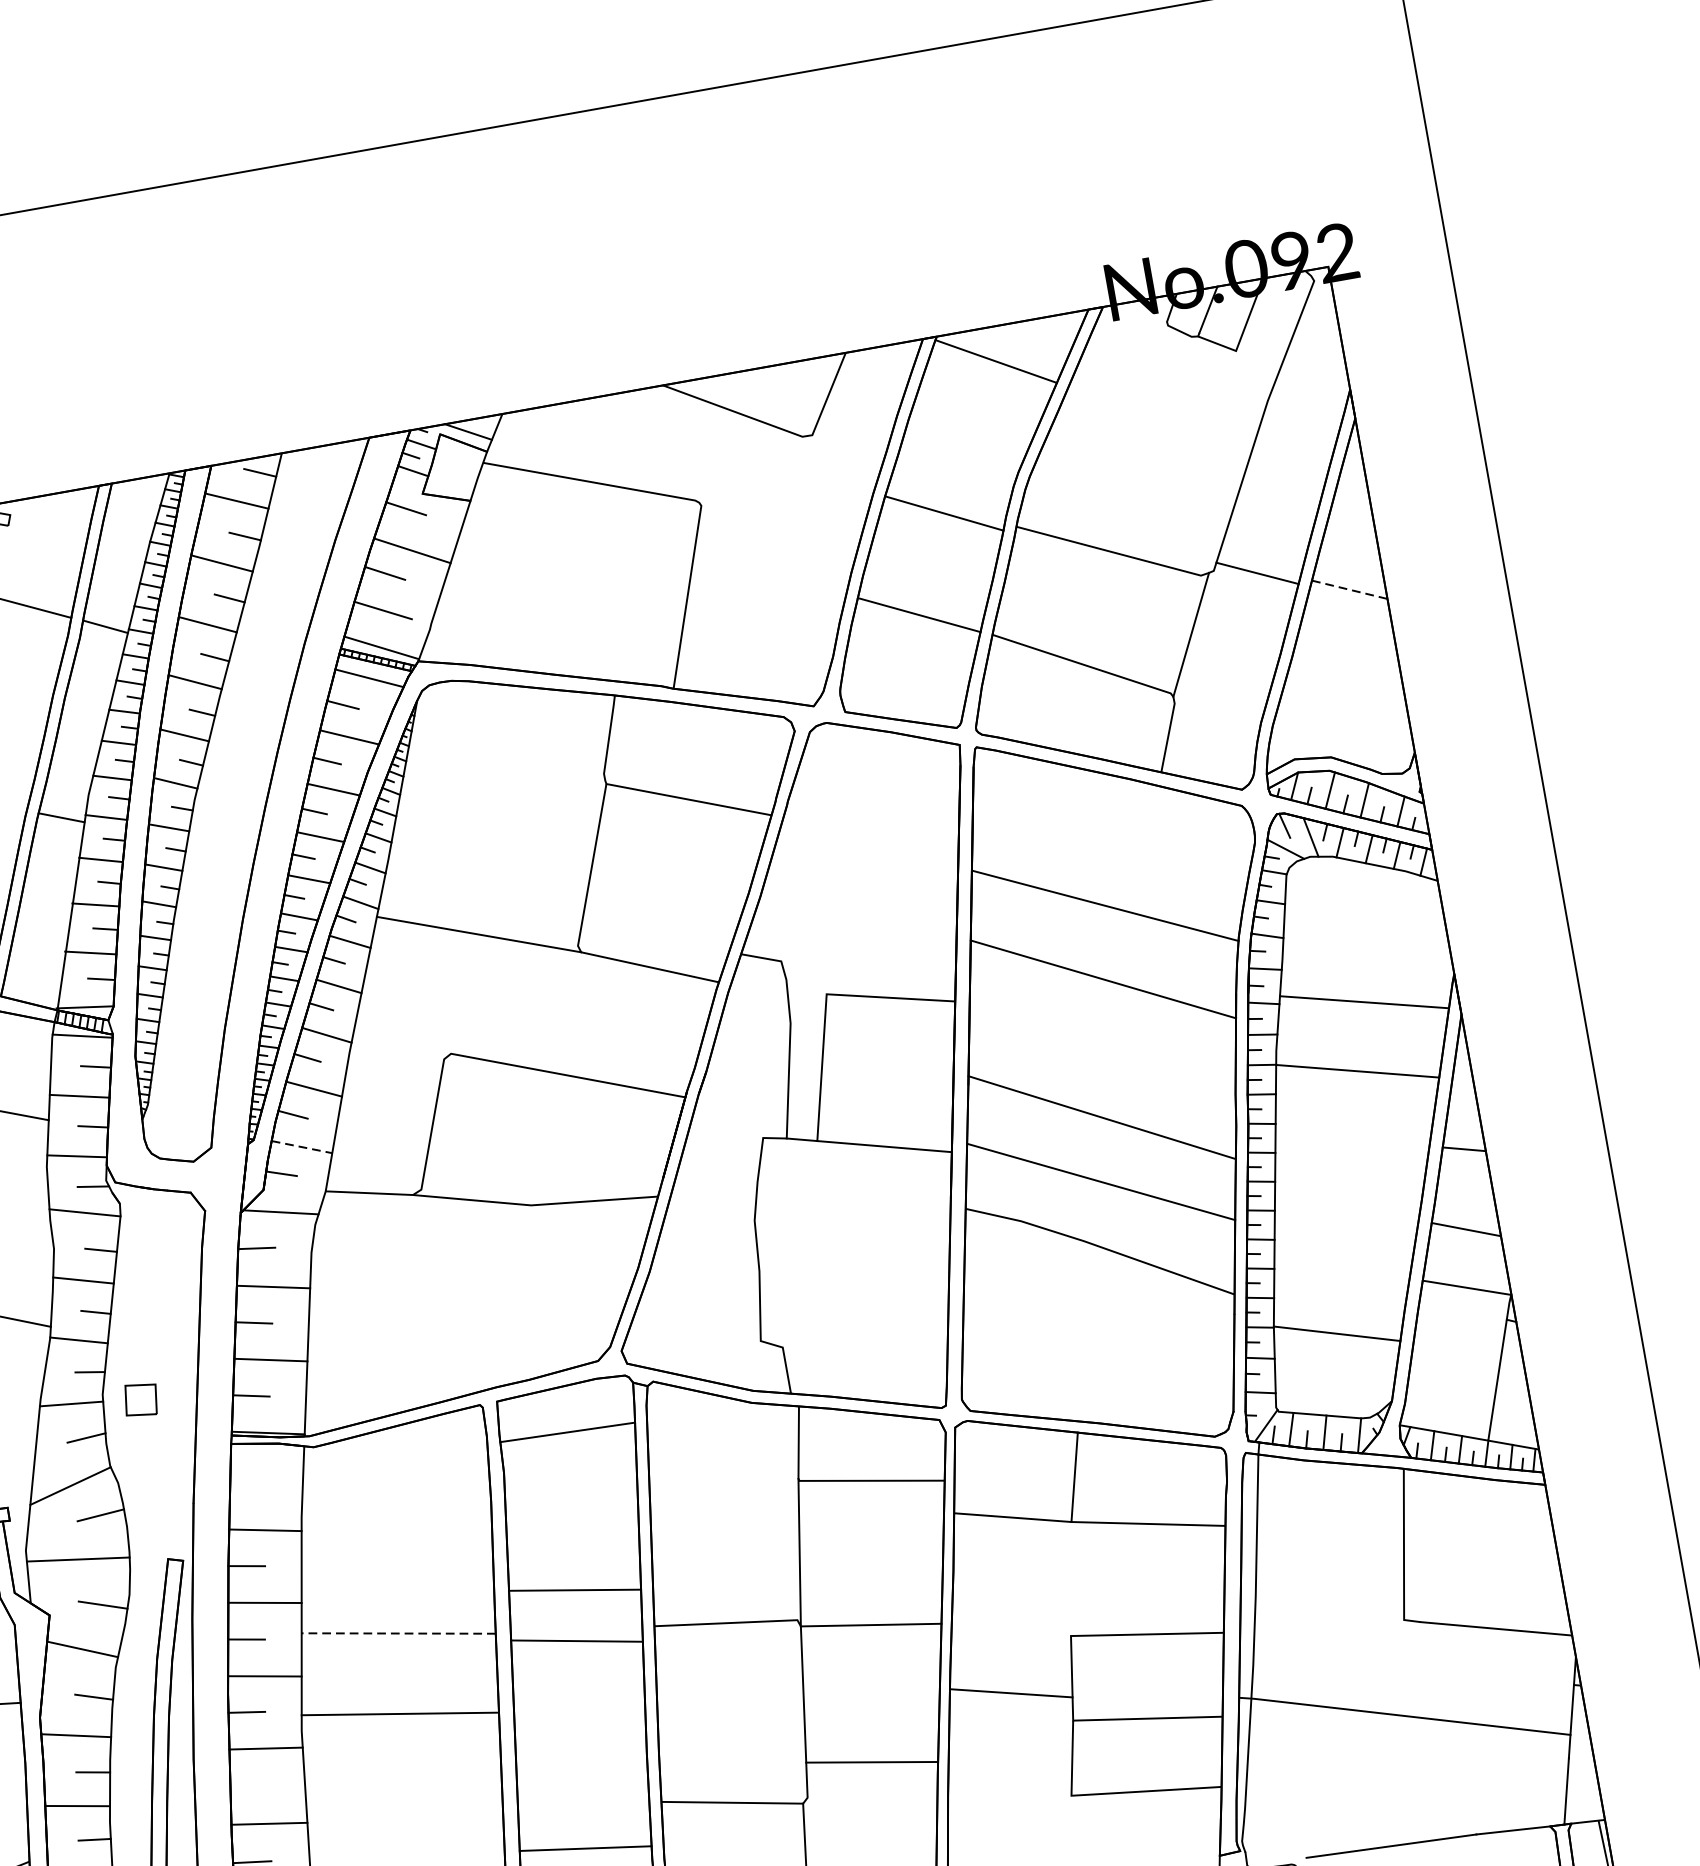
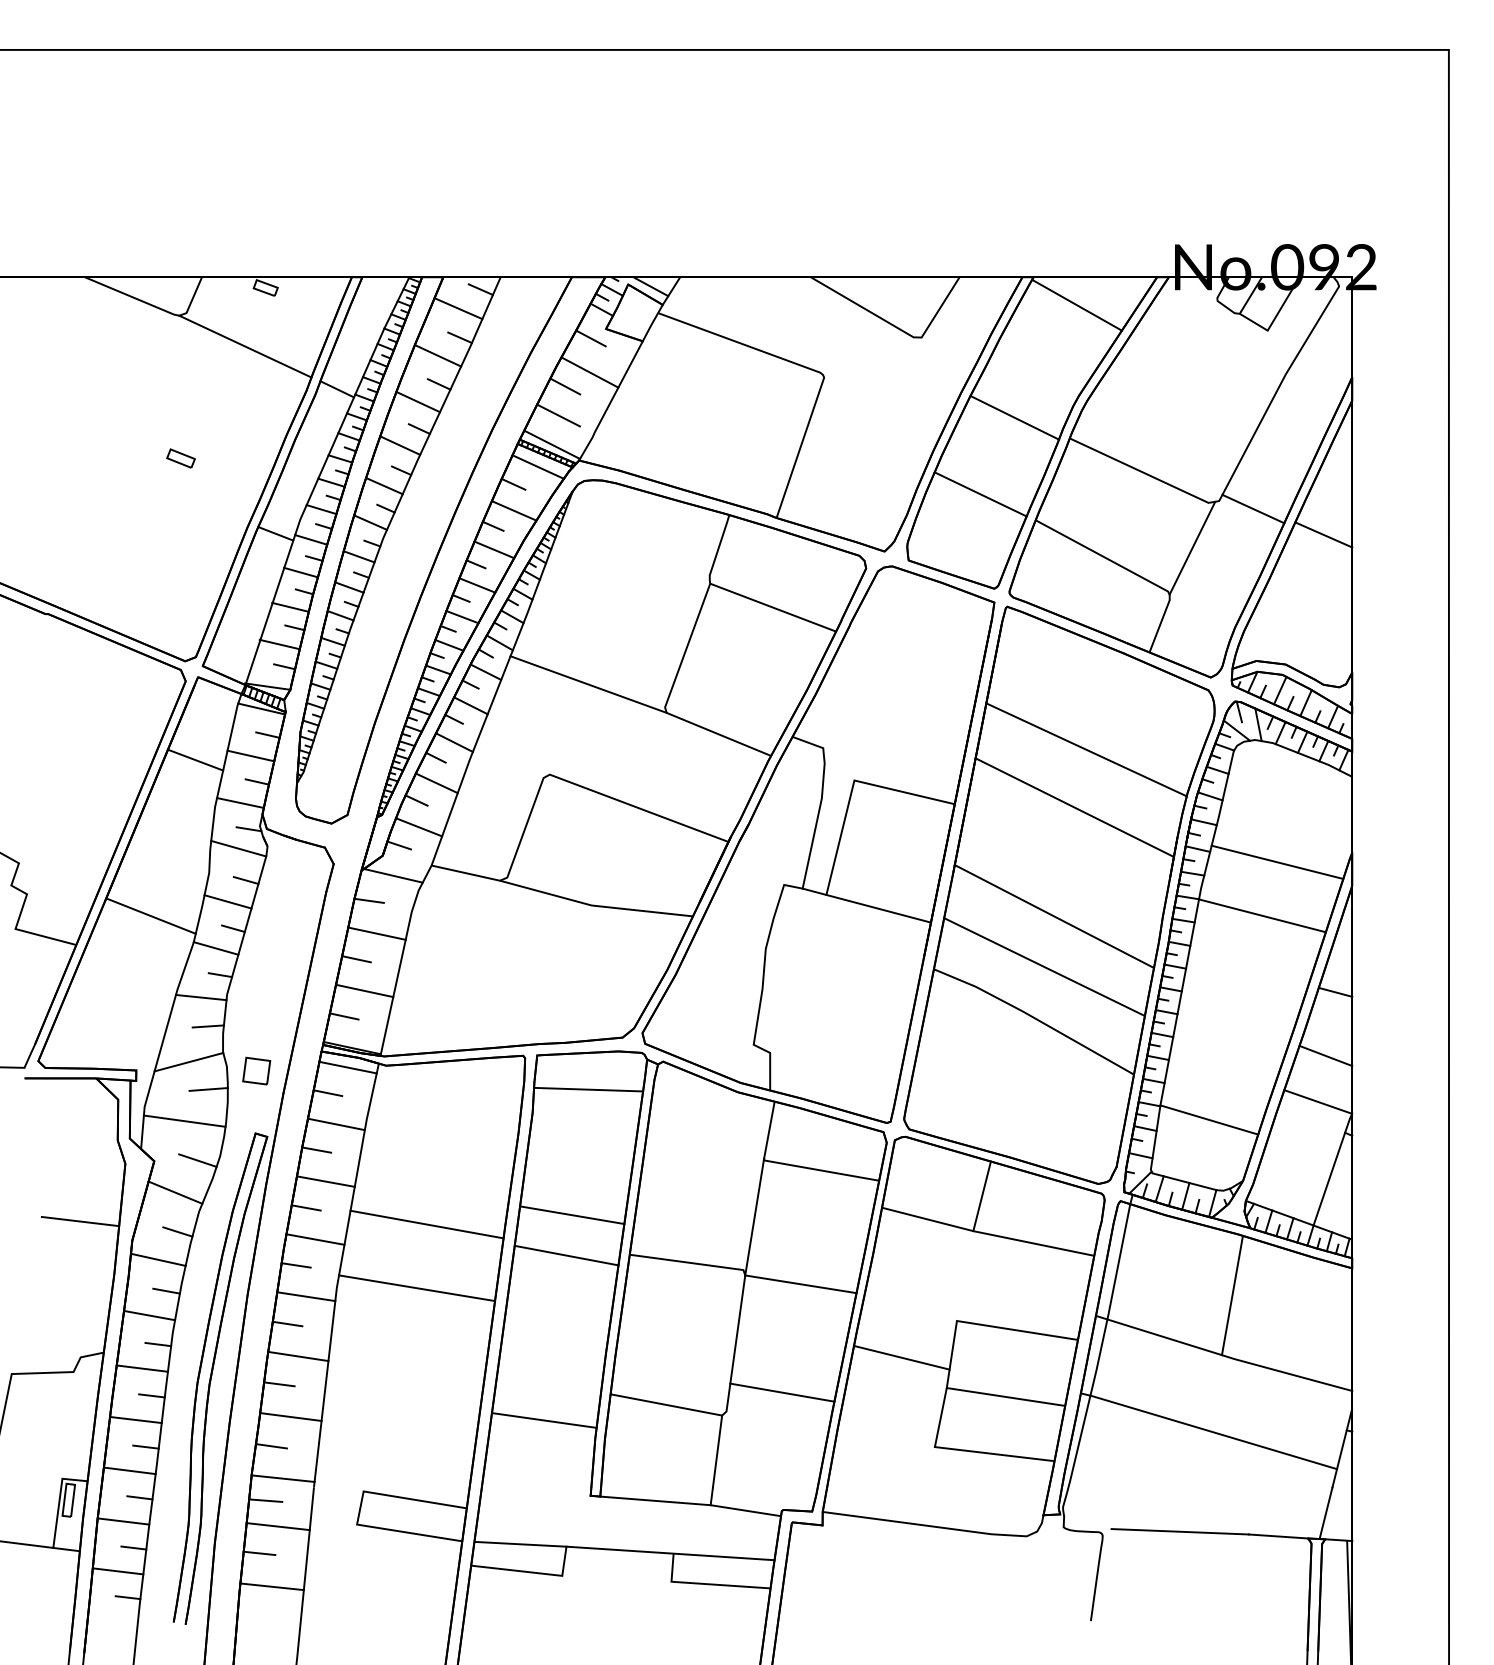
line: (1350, 590) -> (1324, 535), dashed -> solid
line: (302, 1147) -> (419, 827), dashed -> solid
part: (140, 1399) -> (256, 1070), moved
line: (266, 1457) -> (347, 1067), added
line: (247, 1494) -> (327, 1093), added
line: (1321, 1609) -> (1158, 1335), added
line: (399, 1633) -> (427, 1224), dashed -> solid
line: (248, 1785) -> (287, 1323), added

